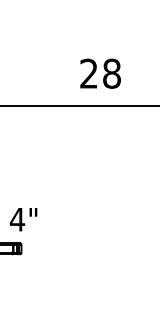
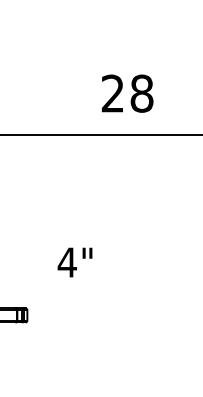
text: (23, 219) -> (74, 262), moved

